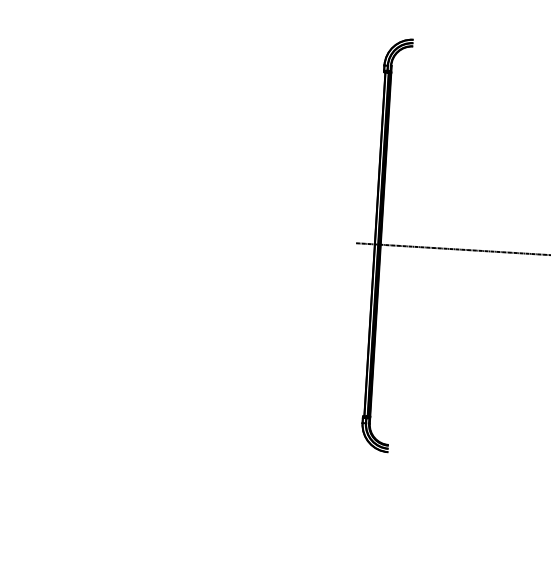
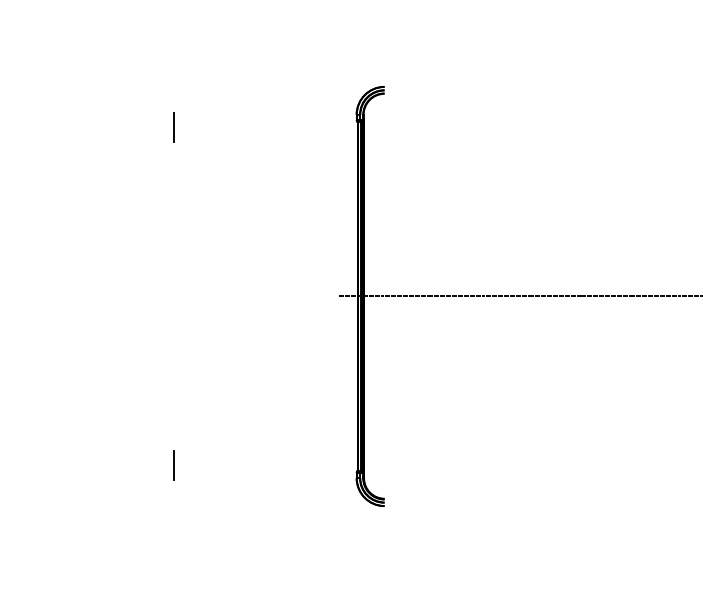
line: (203, 67) -> (173, 127), added
line: (184, 398) -> (174, 464), added

